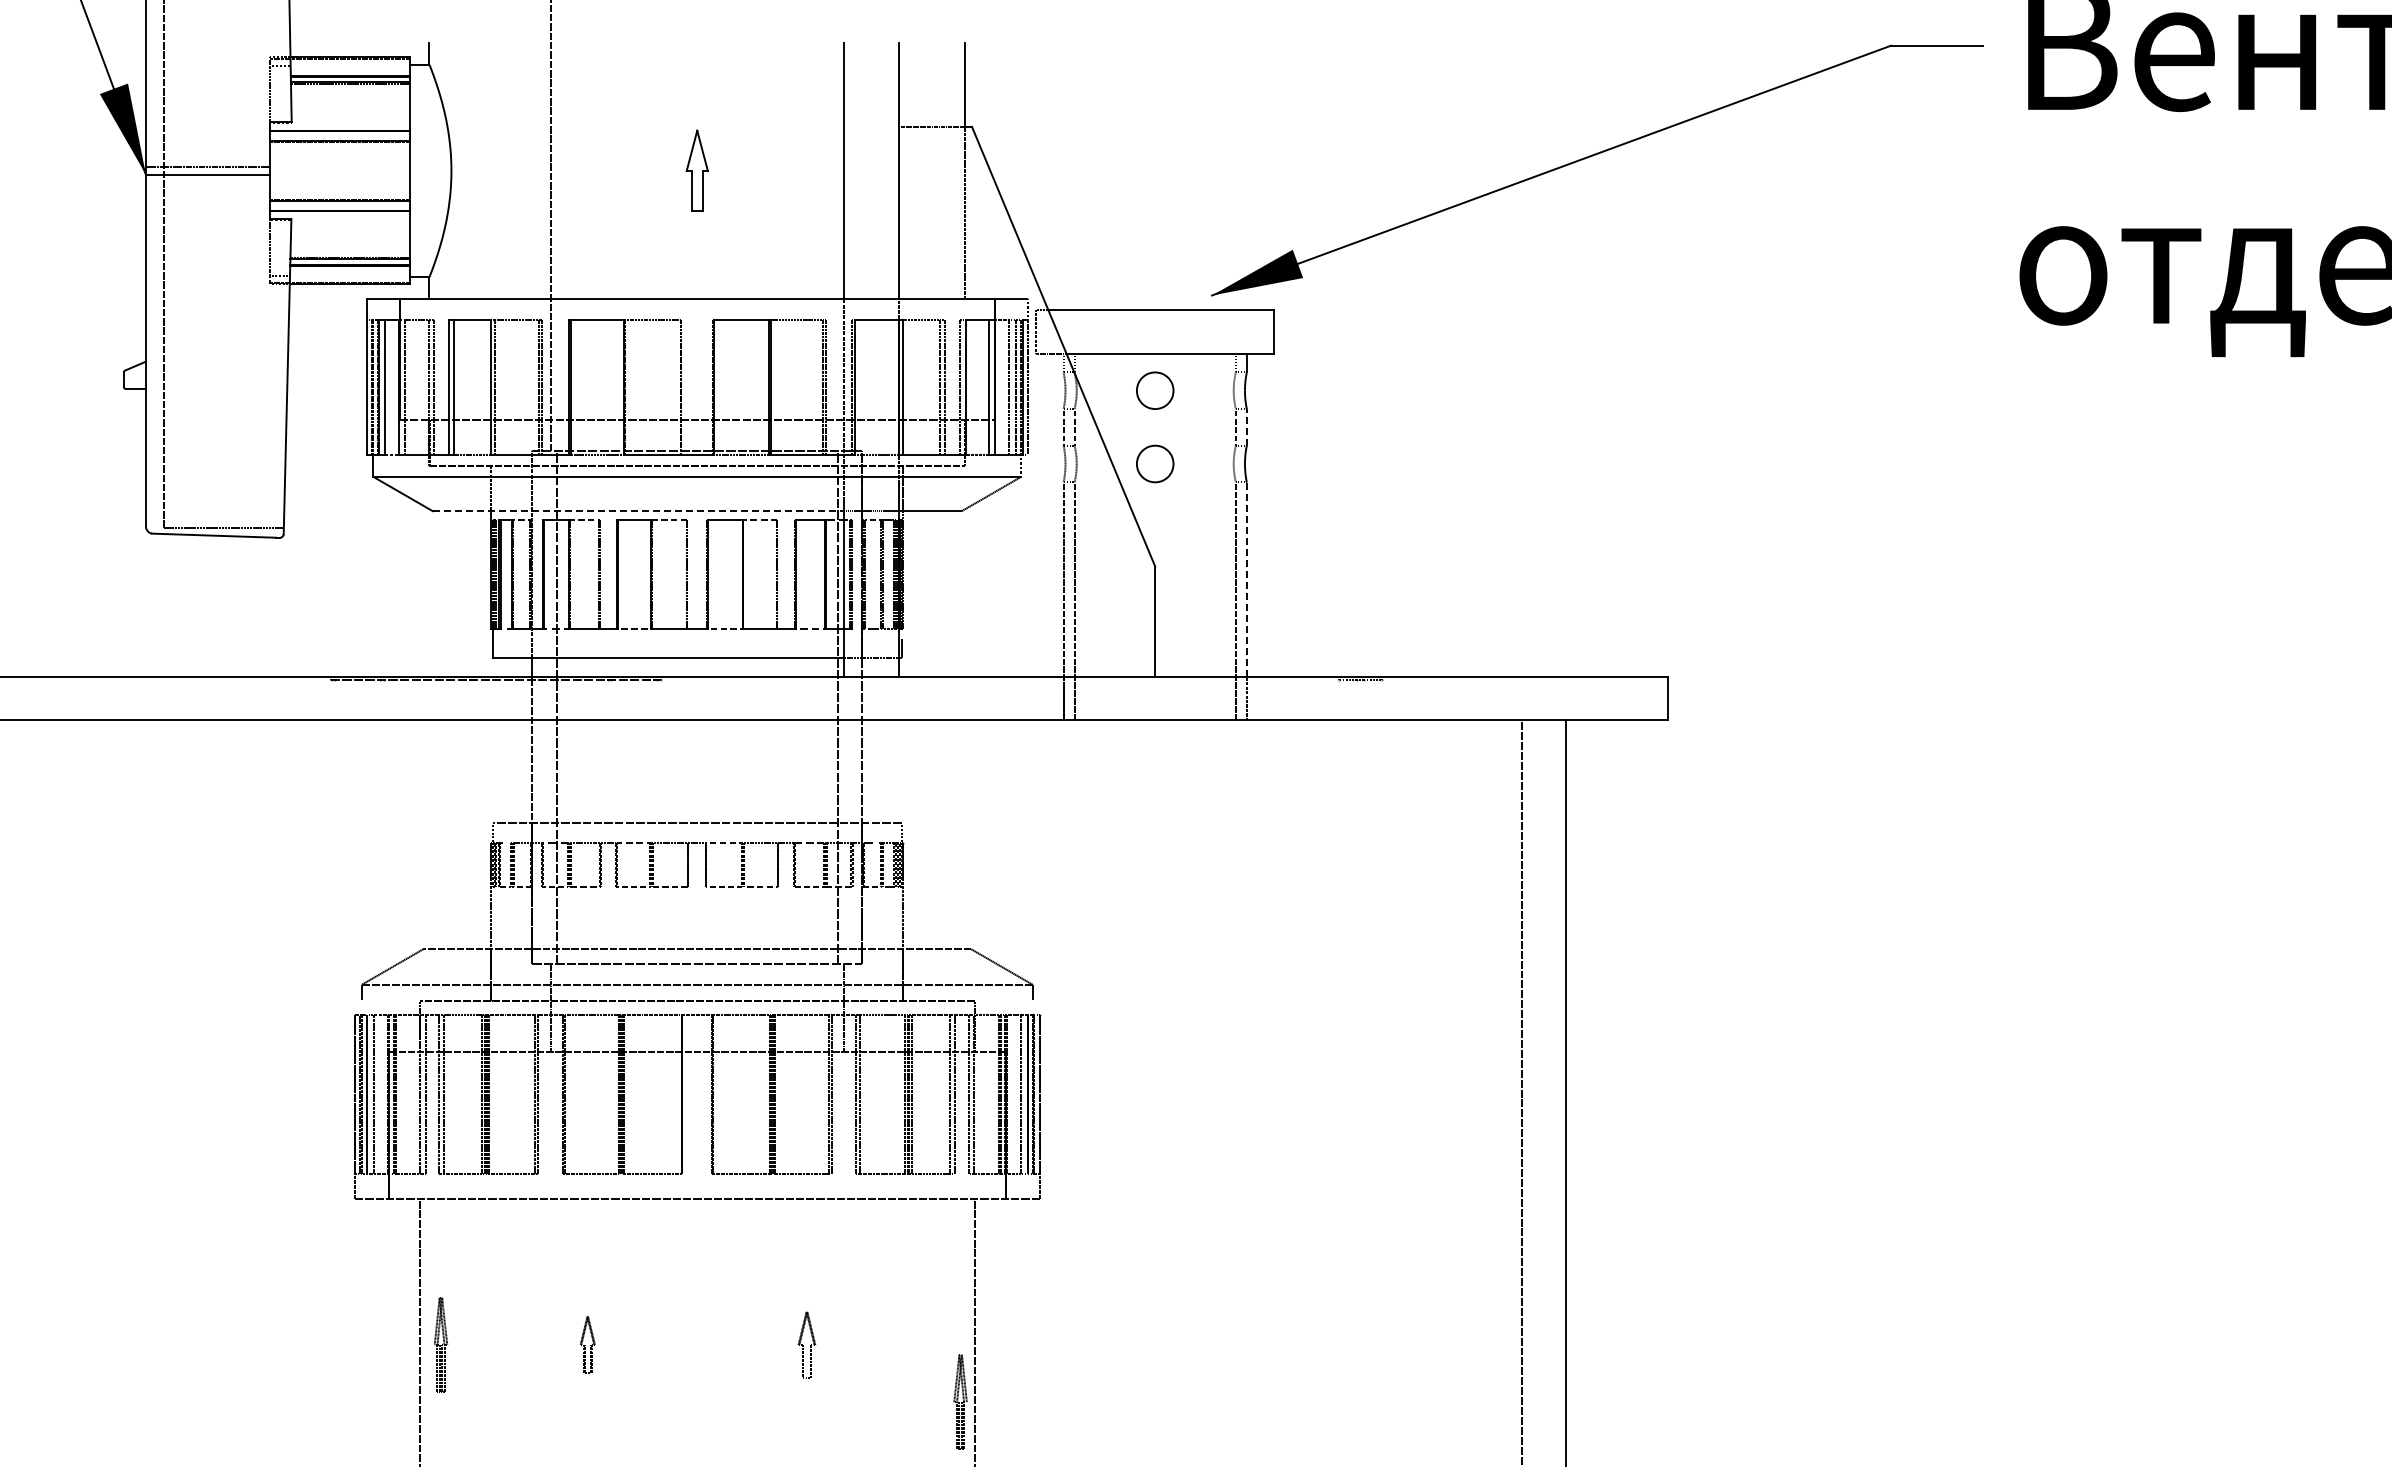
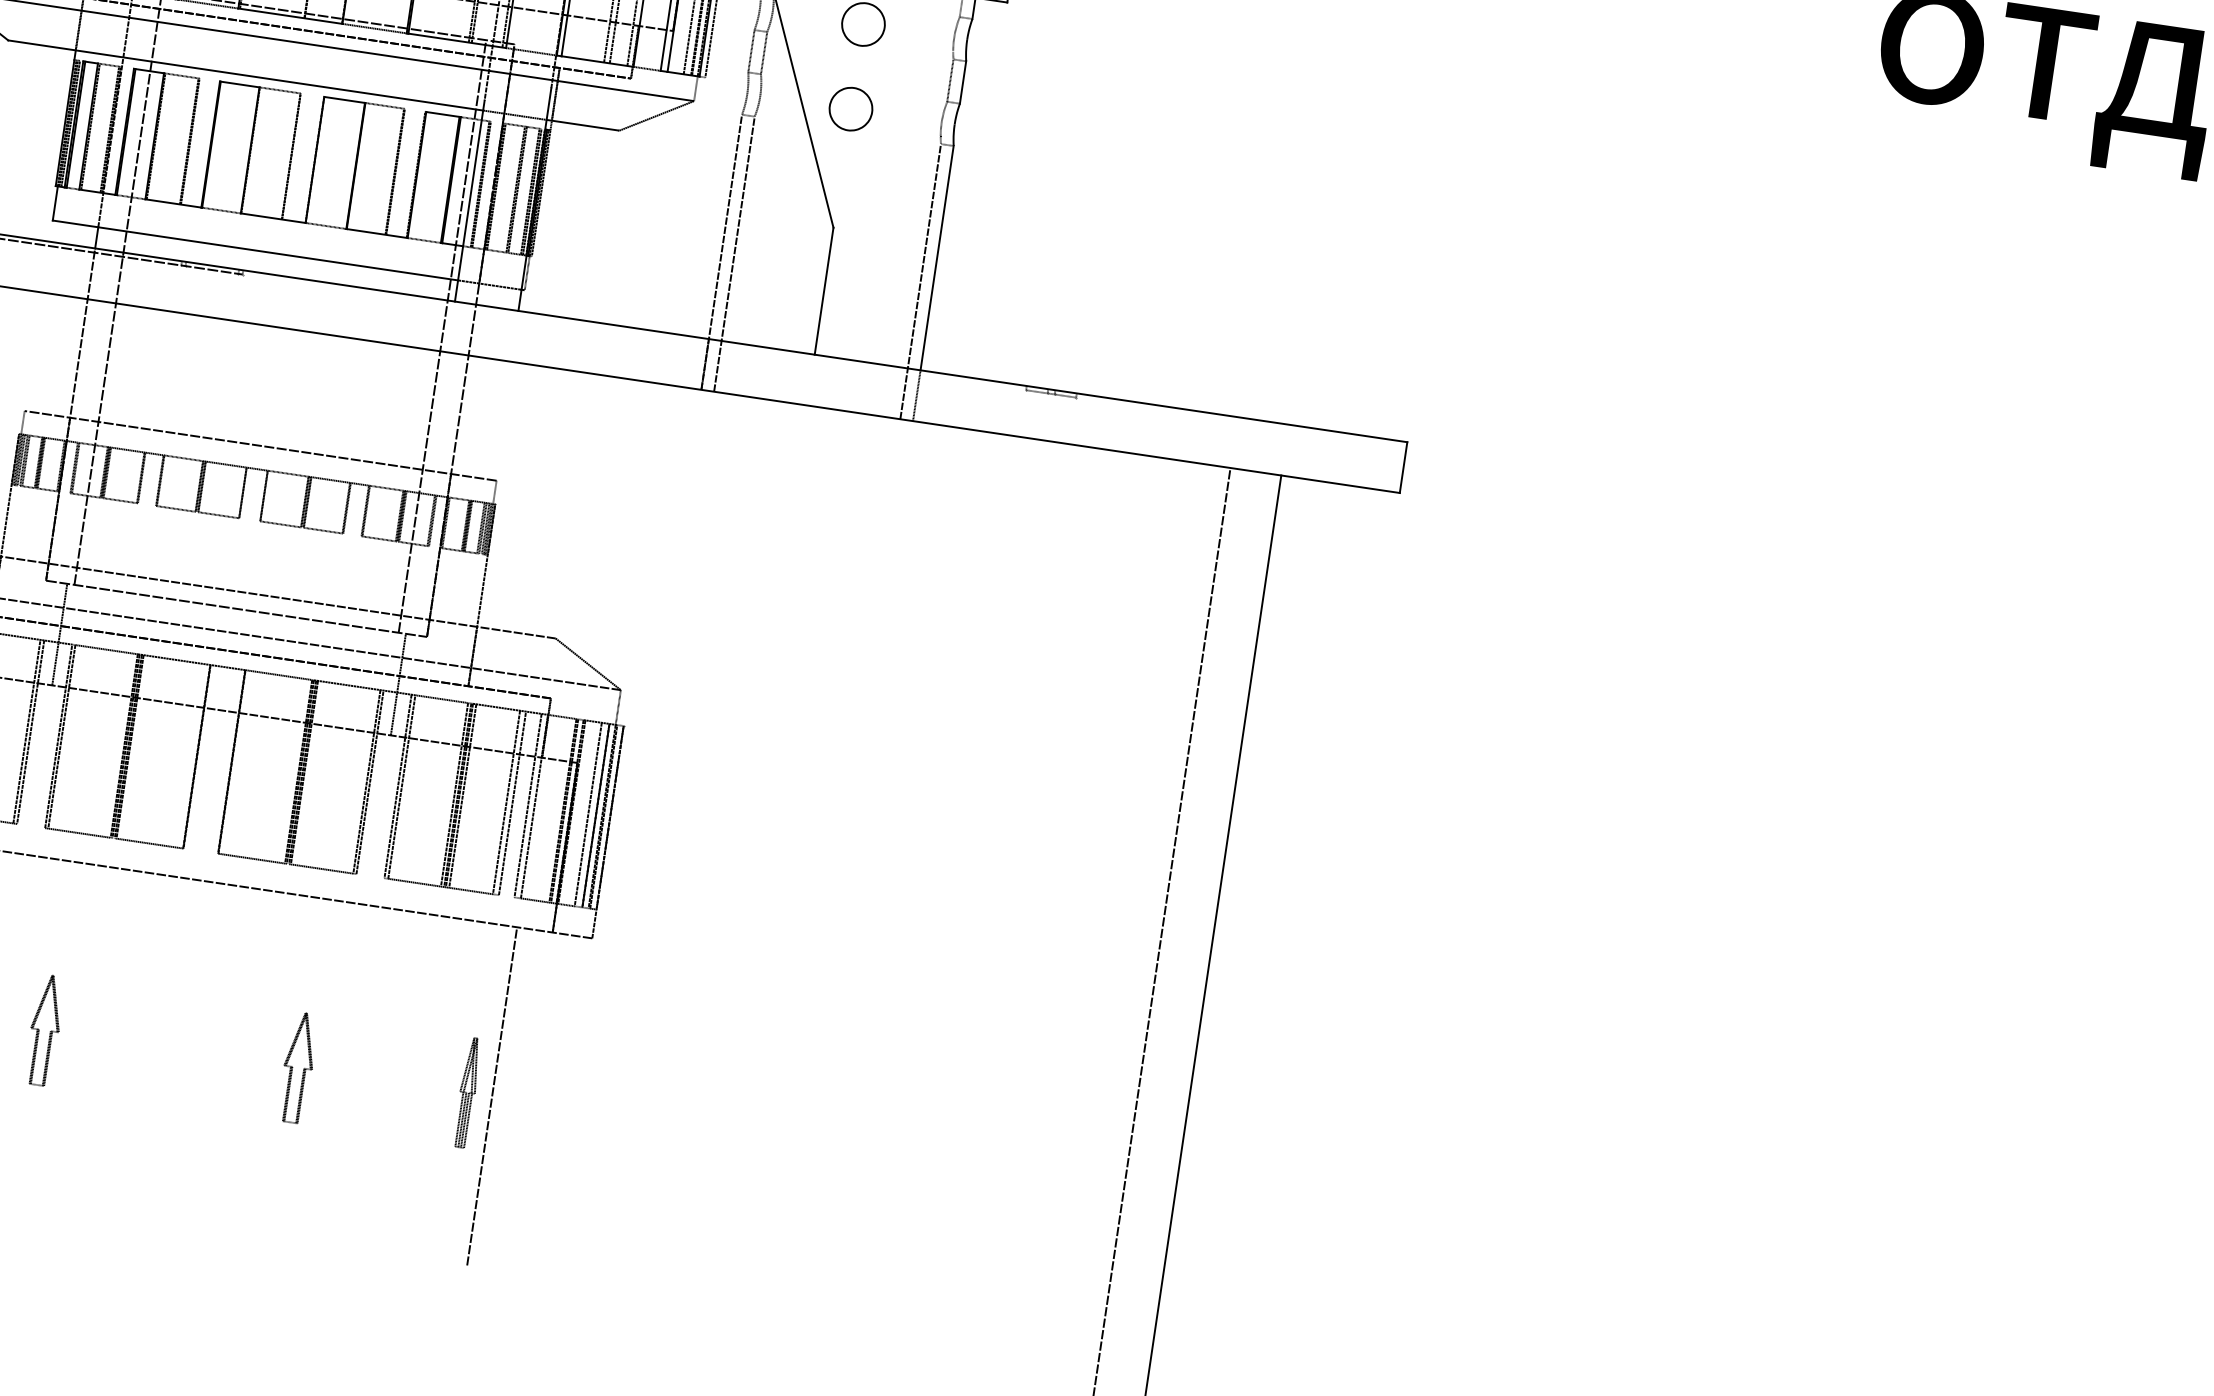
line: (1246, 426) -> (962, 81), dashed -> solid
line: (638, 511) -> (245, 75), dashed -> solid
line: (1246, 578) -> (936, 257), dashed -> solid
part: (587, 1344) -> (44, 1029), size x1.67
part: (806, 1344) -> (297, 1066), size x1.43
part: (960, 1401) -> (467, 1092), moved

